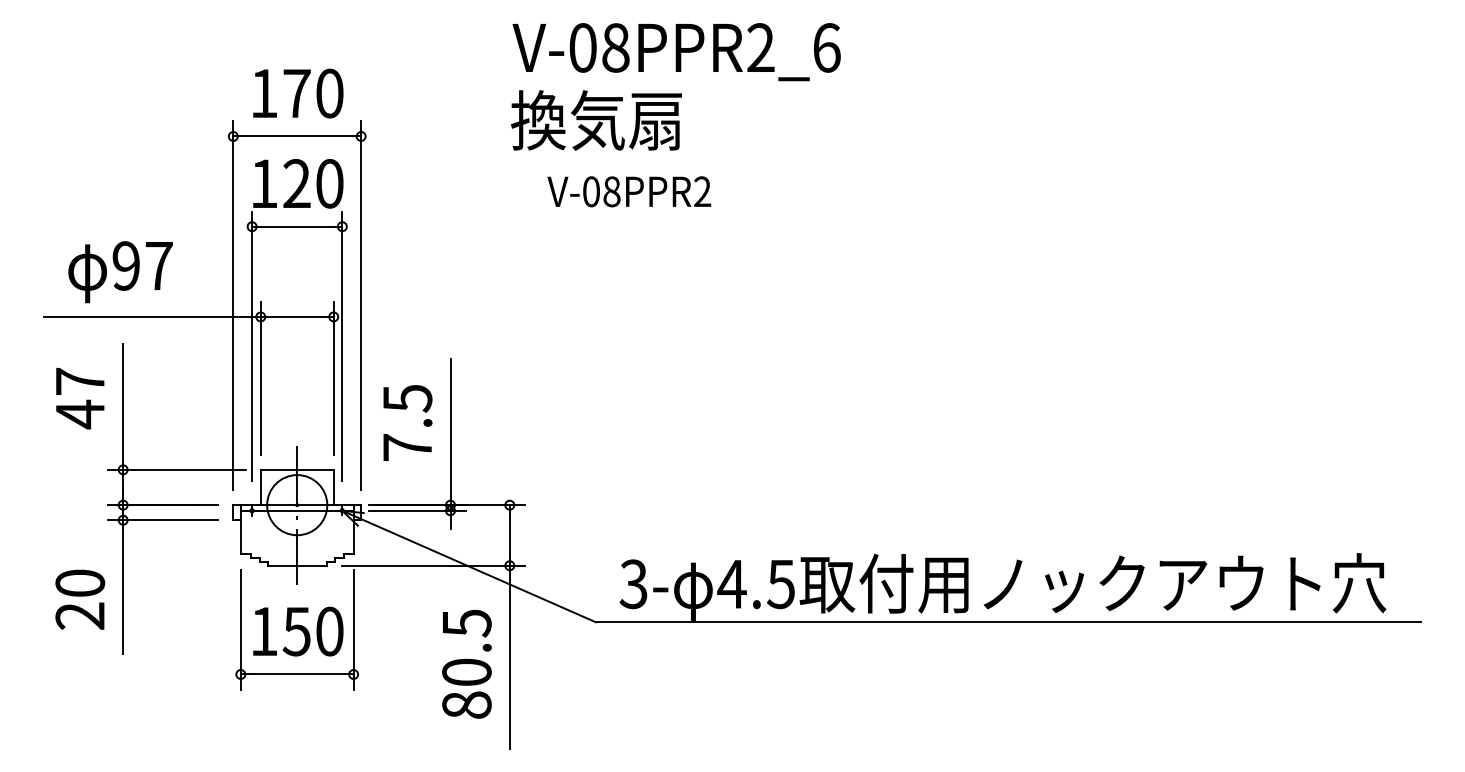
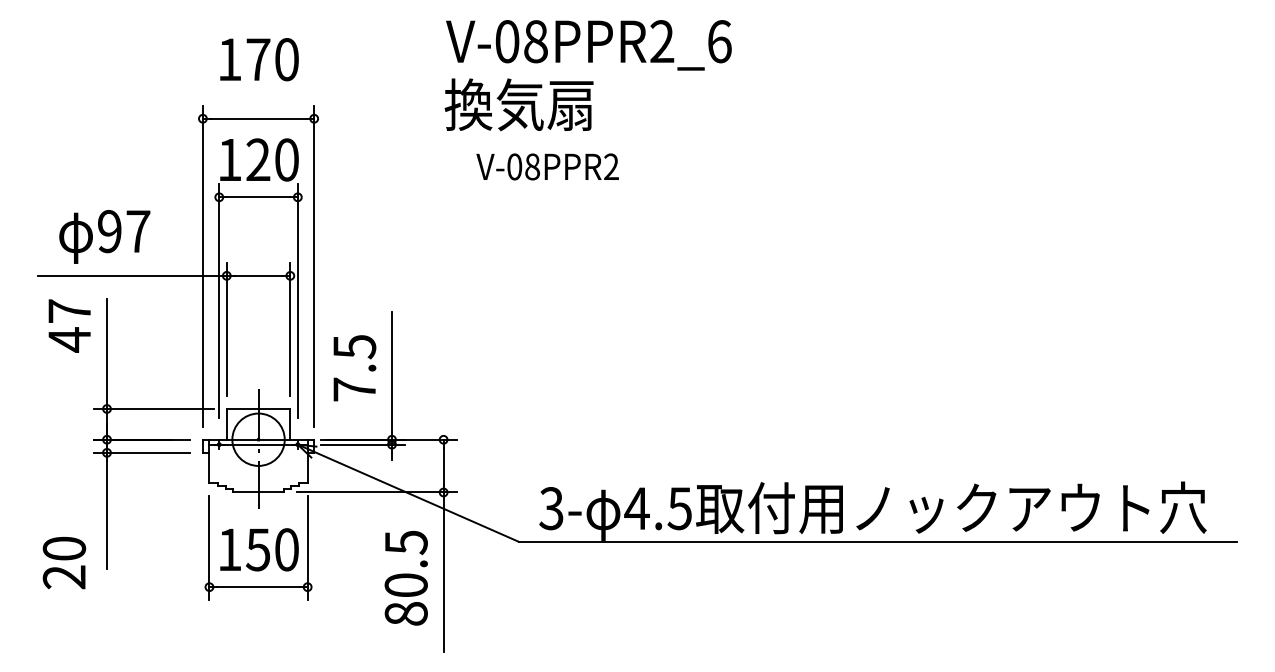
text: (298, 93) -> (259, 59), moved
text: (80, 398) -> (69, 325), moved
text: (80, 599) -> (64, 562), moved

